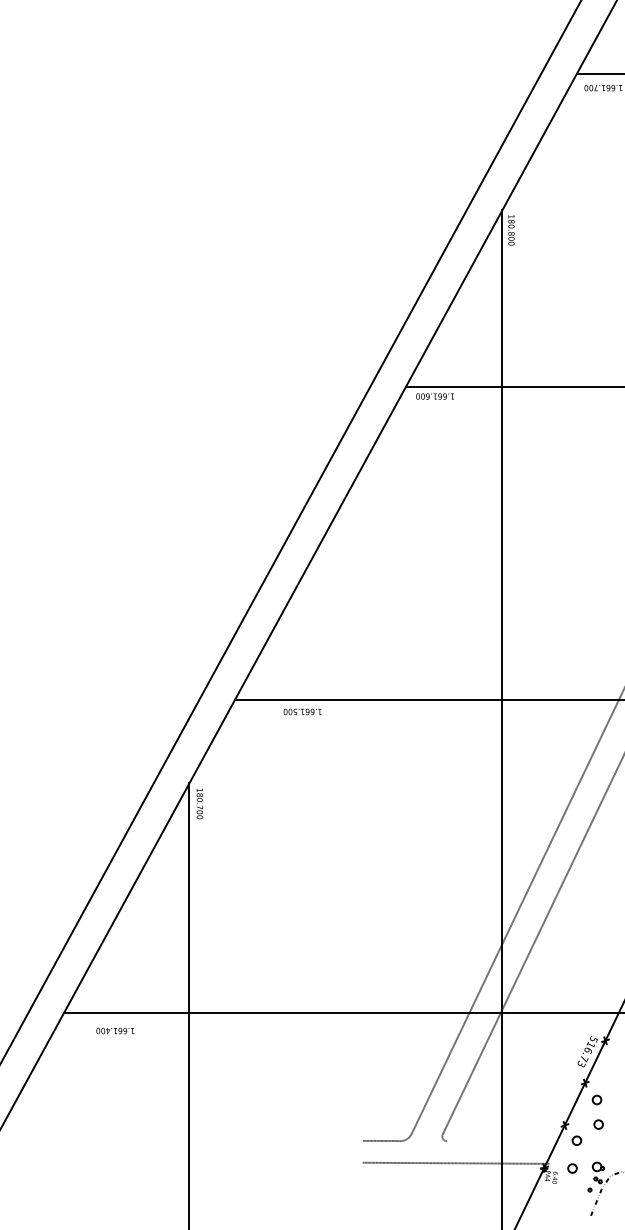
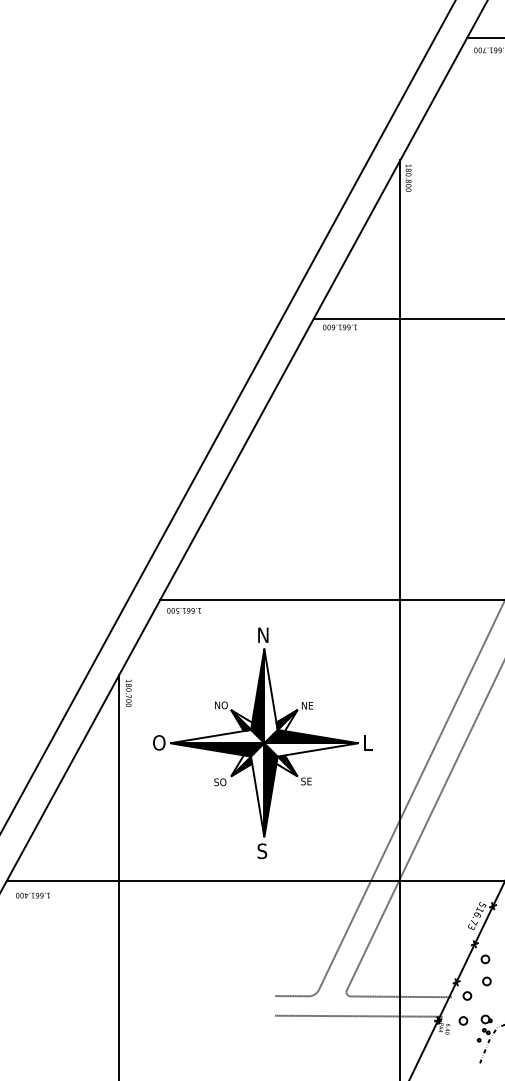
text: (302, 711) -> (184, 610), moved
part: (349, 859) -> (263, 743), added
text: (115, 1031) -> (33, 896), moved
line: (503, 1141) -> (401, 996), added

